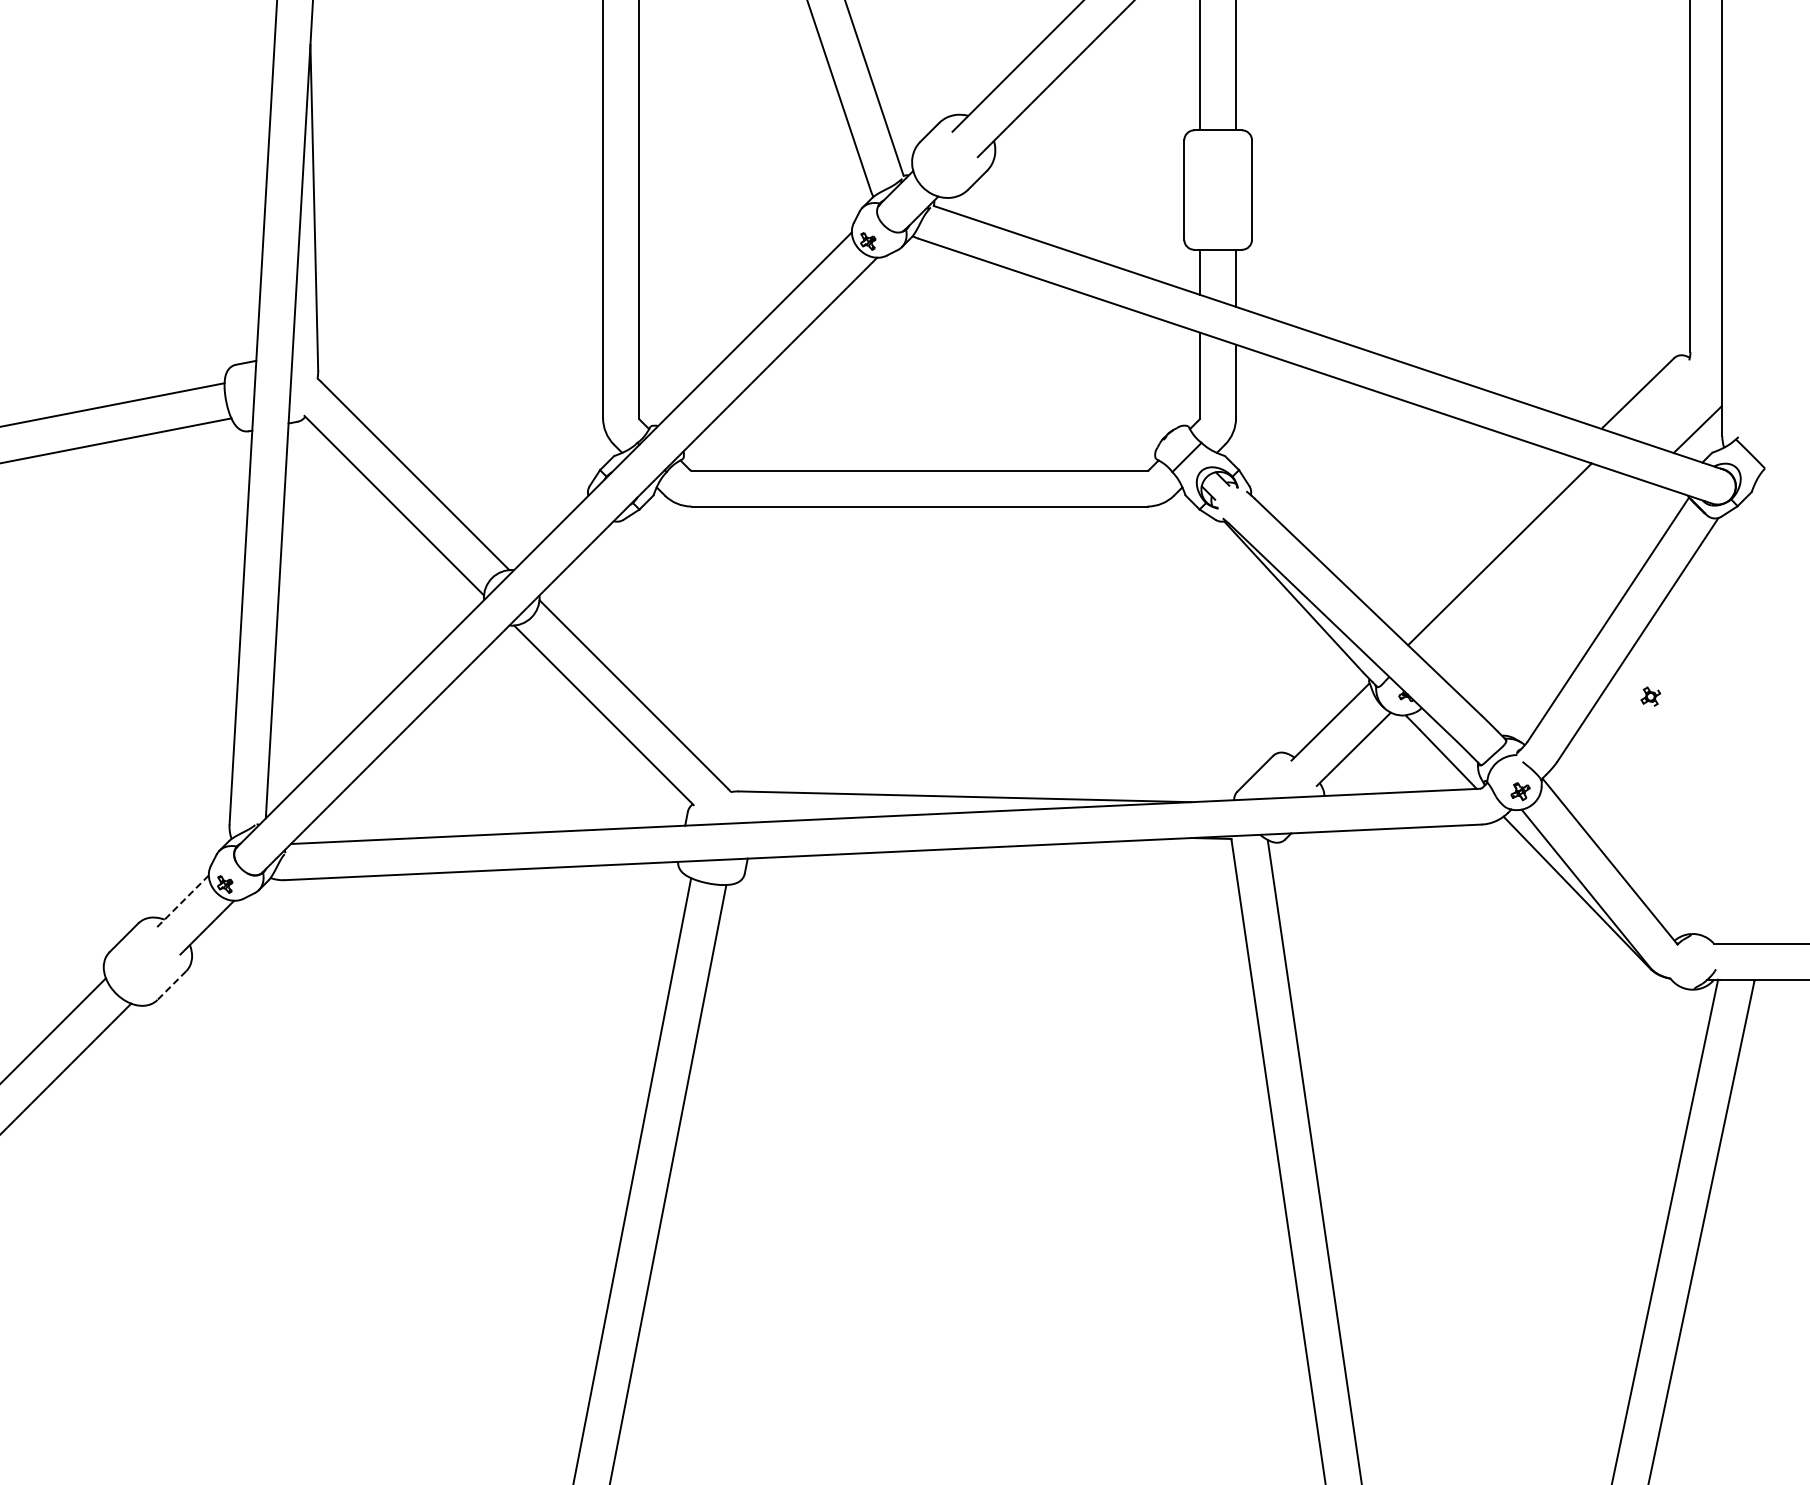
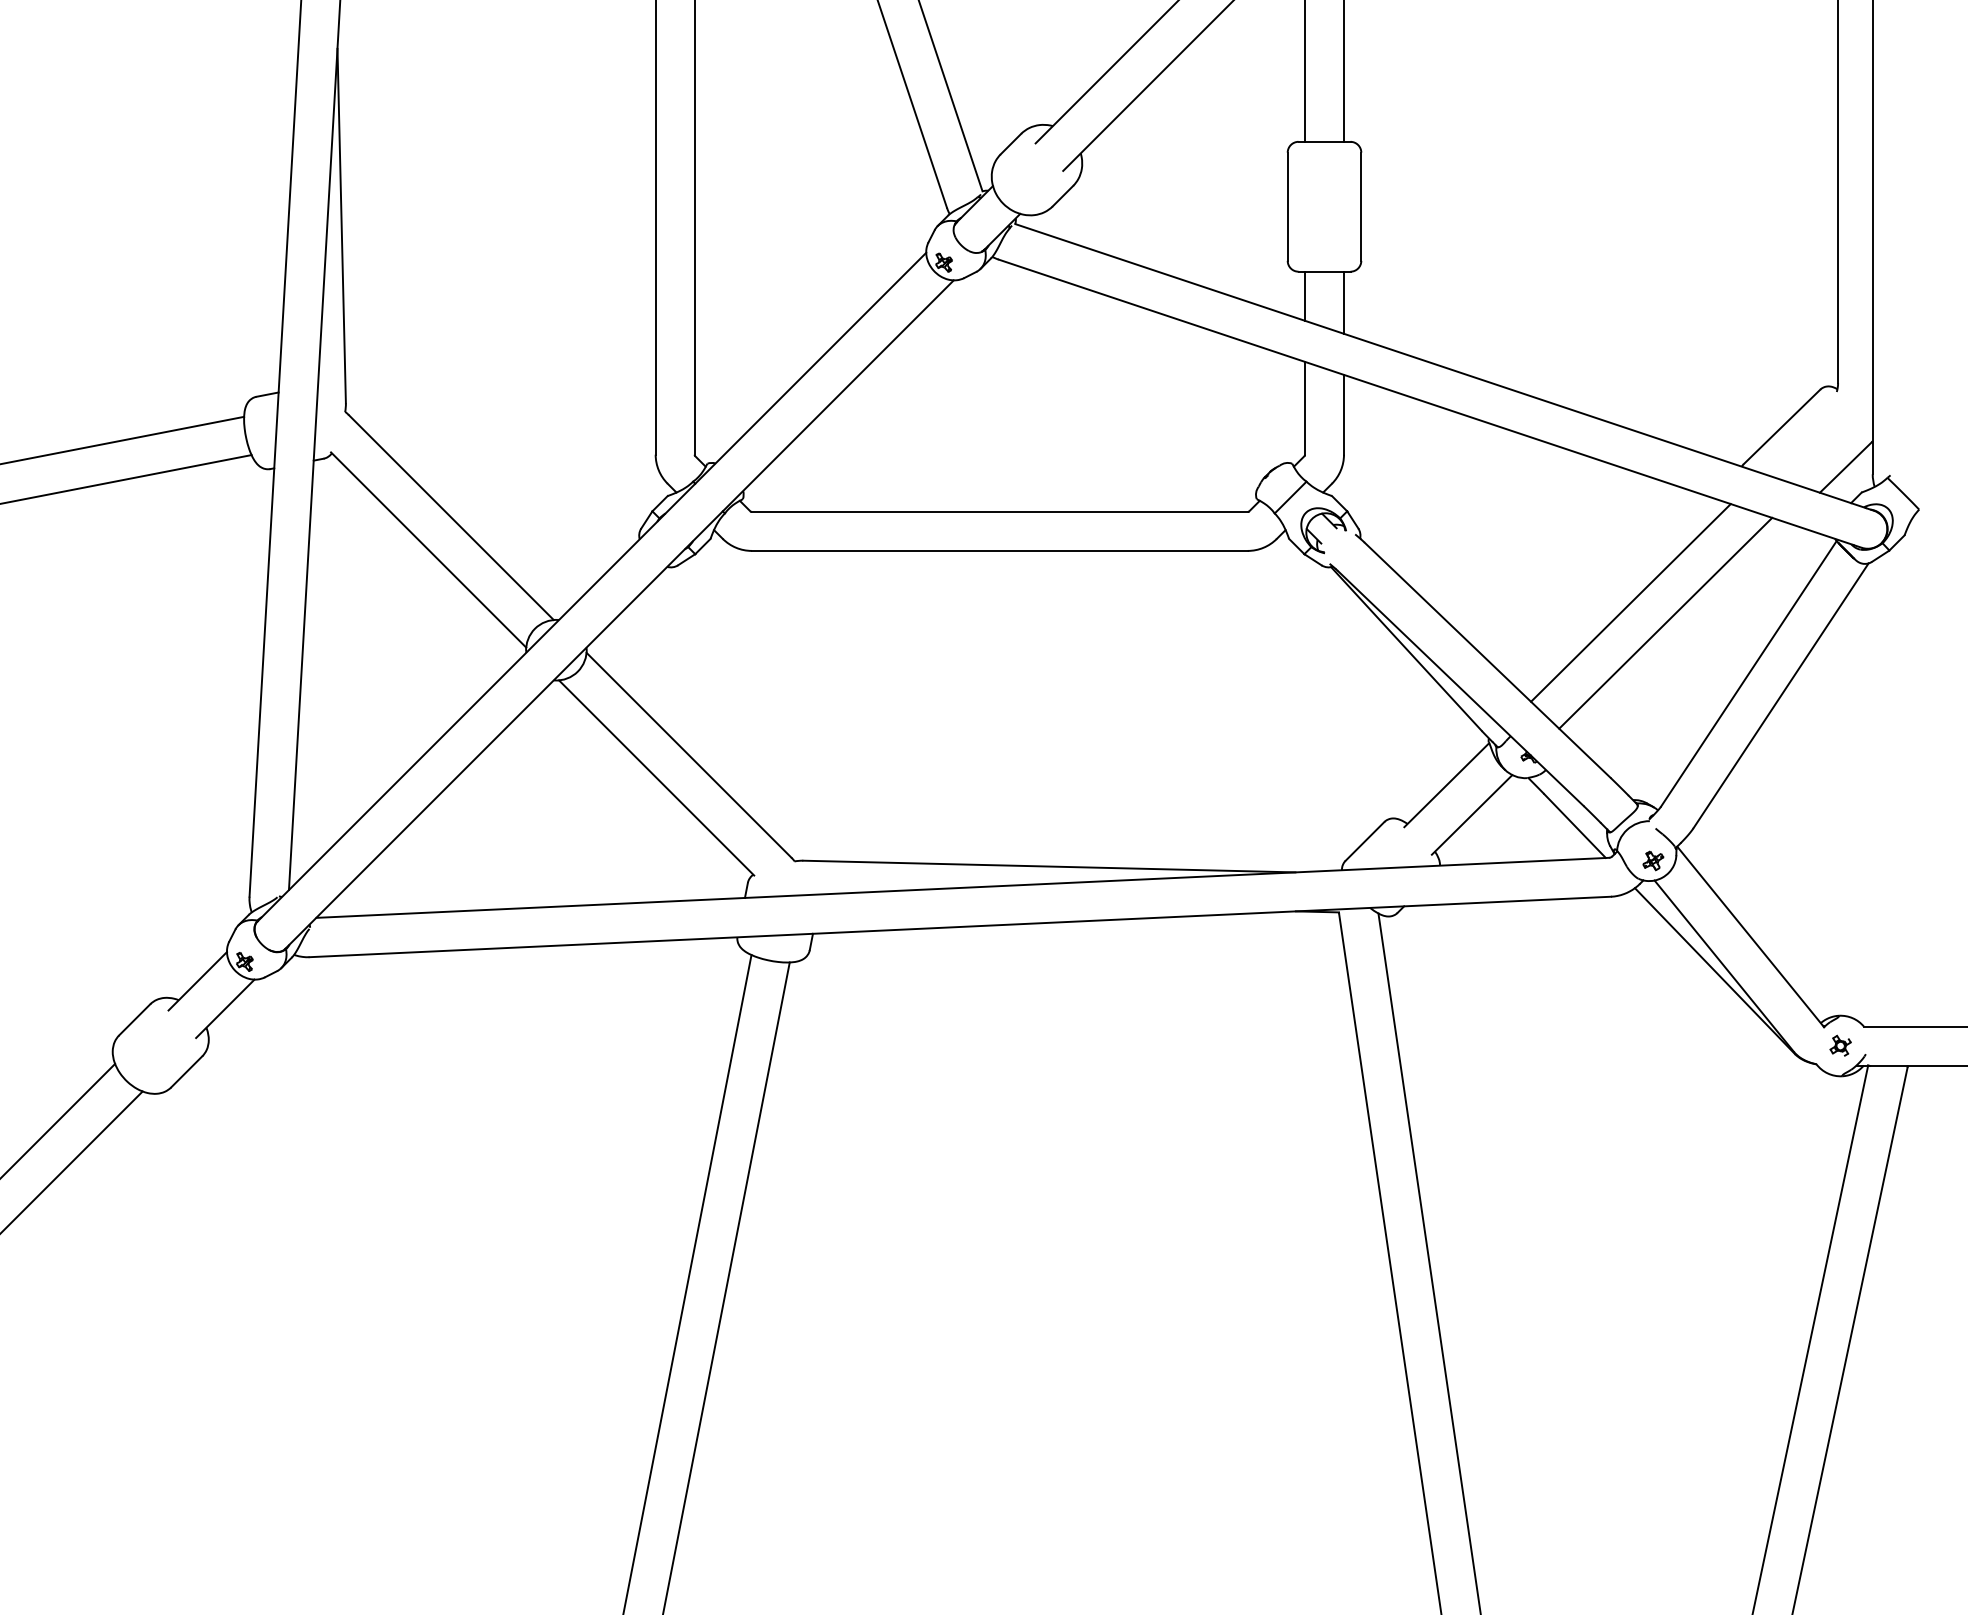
line: (1531, 573) -> (1665, 623), added
part: (1650, 696) -> (1840, 1045), moved
line: (181, 902) -> (197, 981), dashed -> solid
line: (171, 985) -> (186, 1071), dashed -> solid

